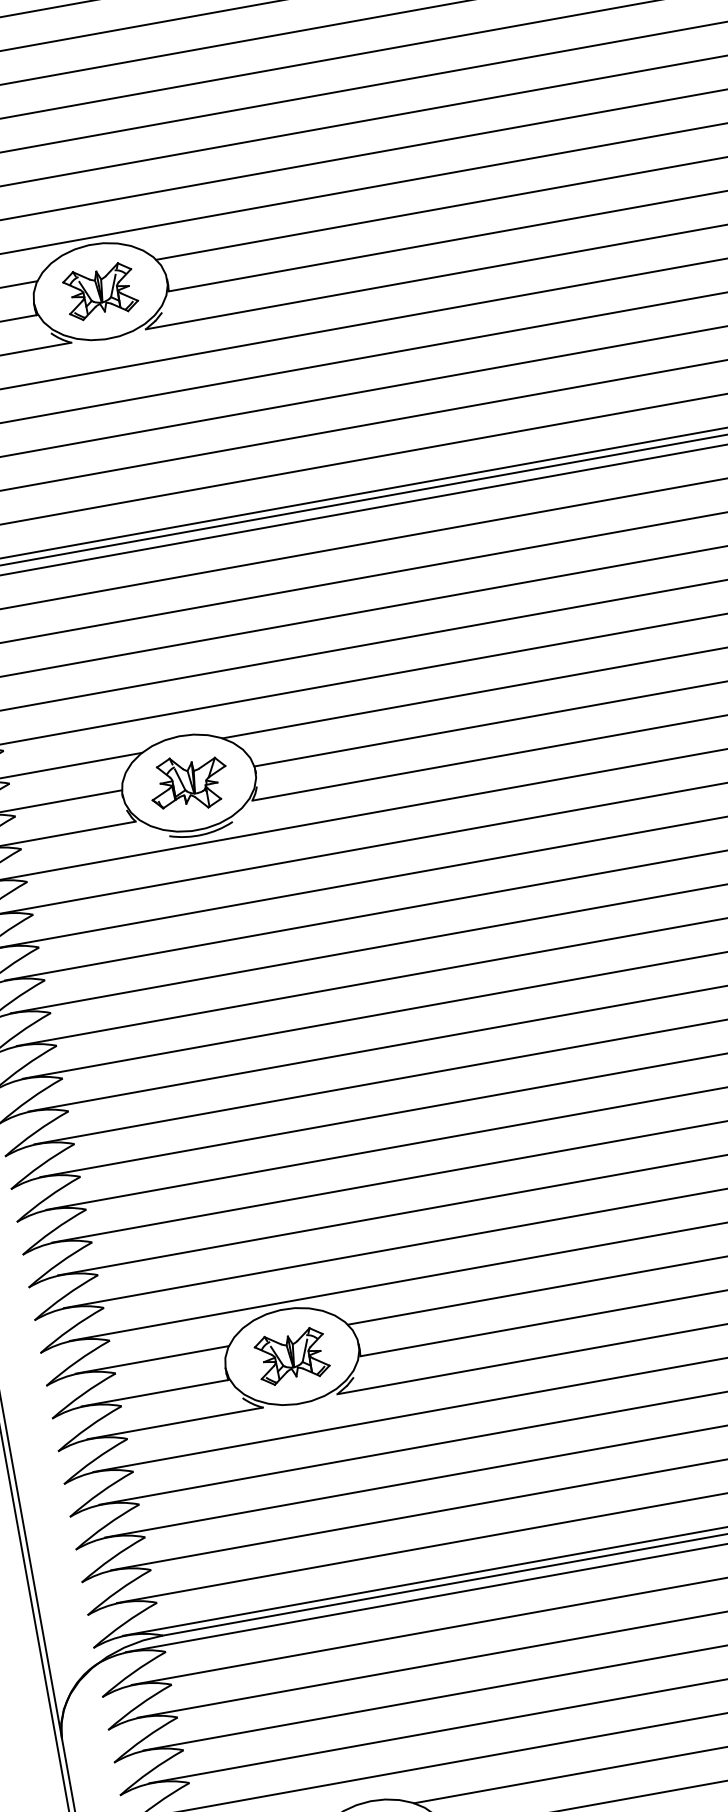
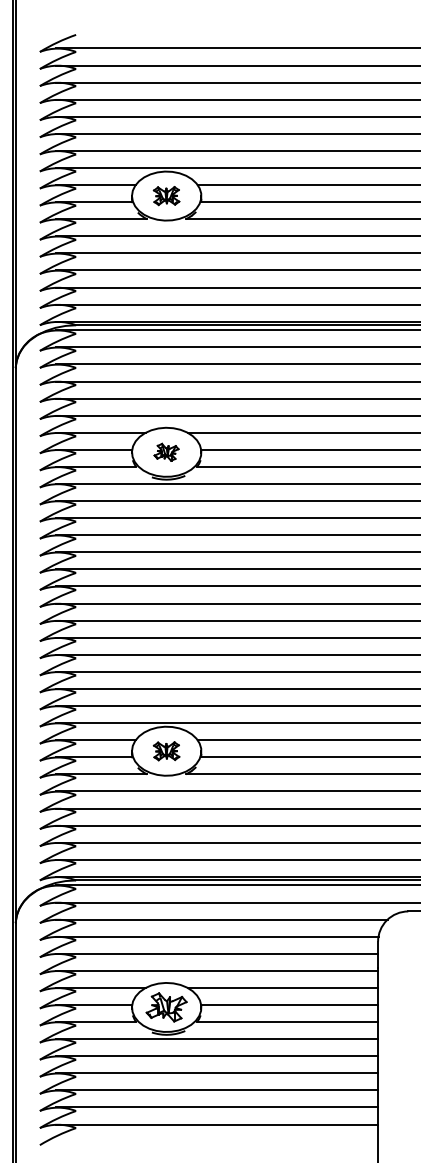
part: (100, 290) -> (166, 195), size x0.7
part: (188, 783) -> (166, 452), size x0.6
part: (291, 1357) -> (166, 751), size x0.7

